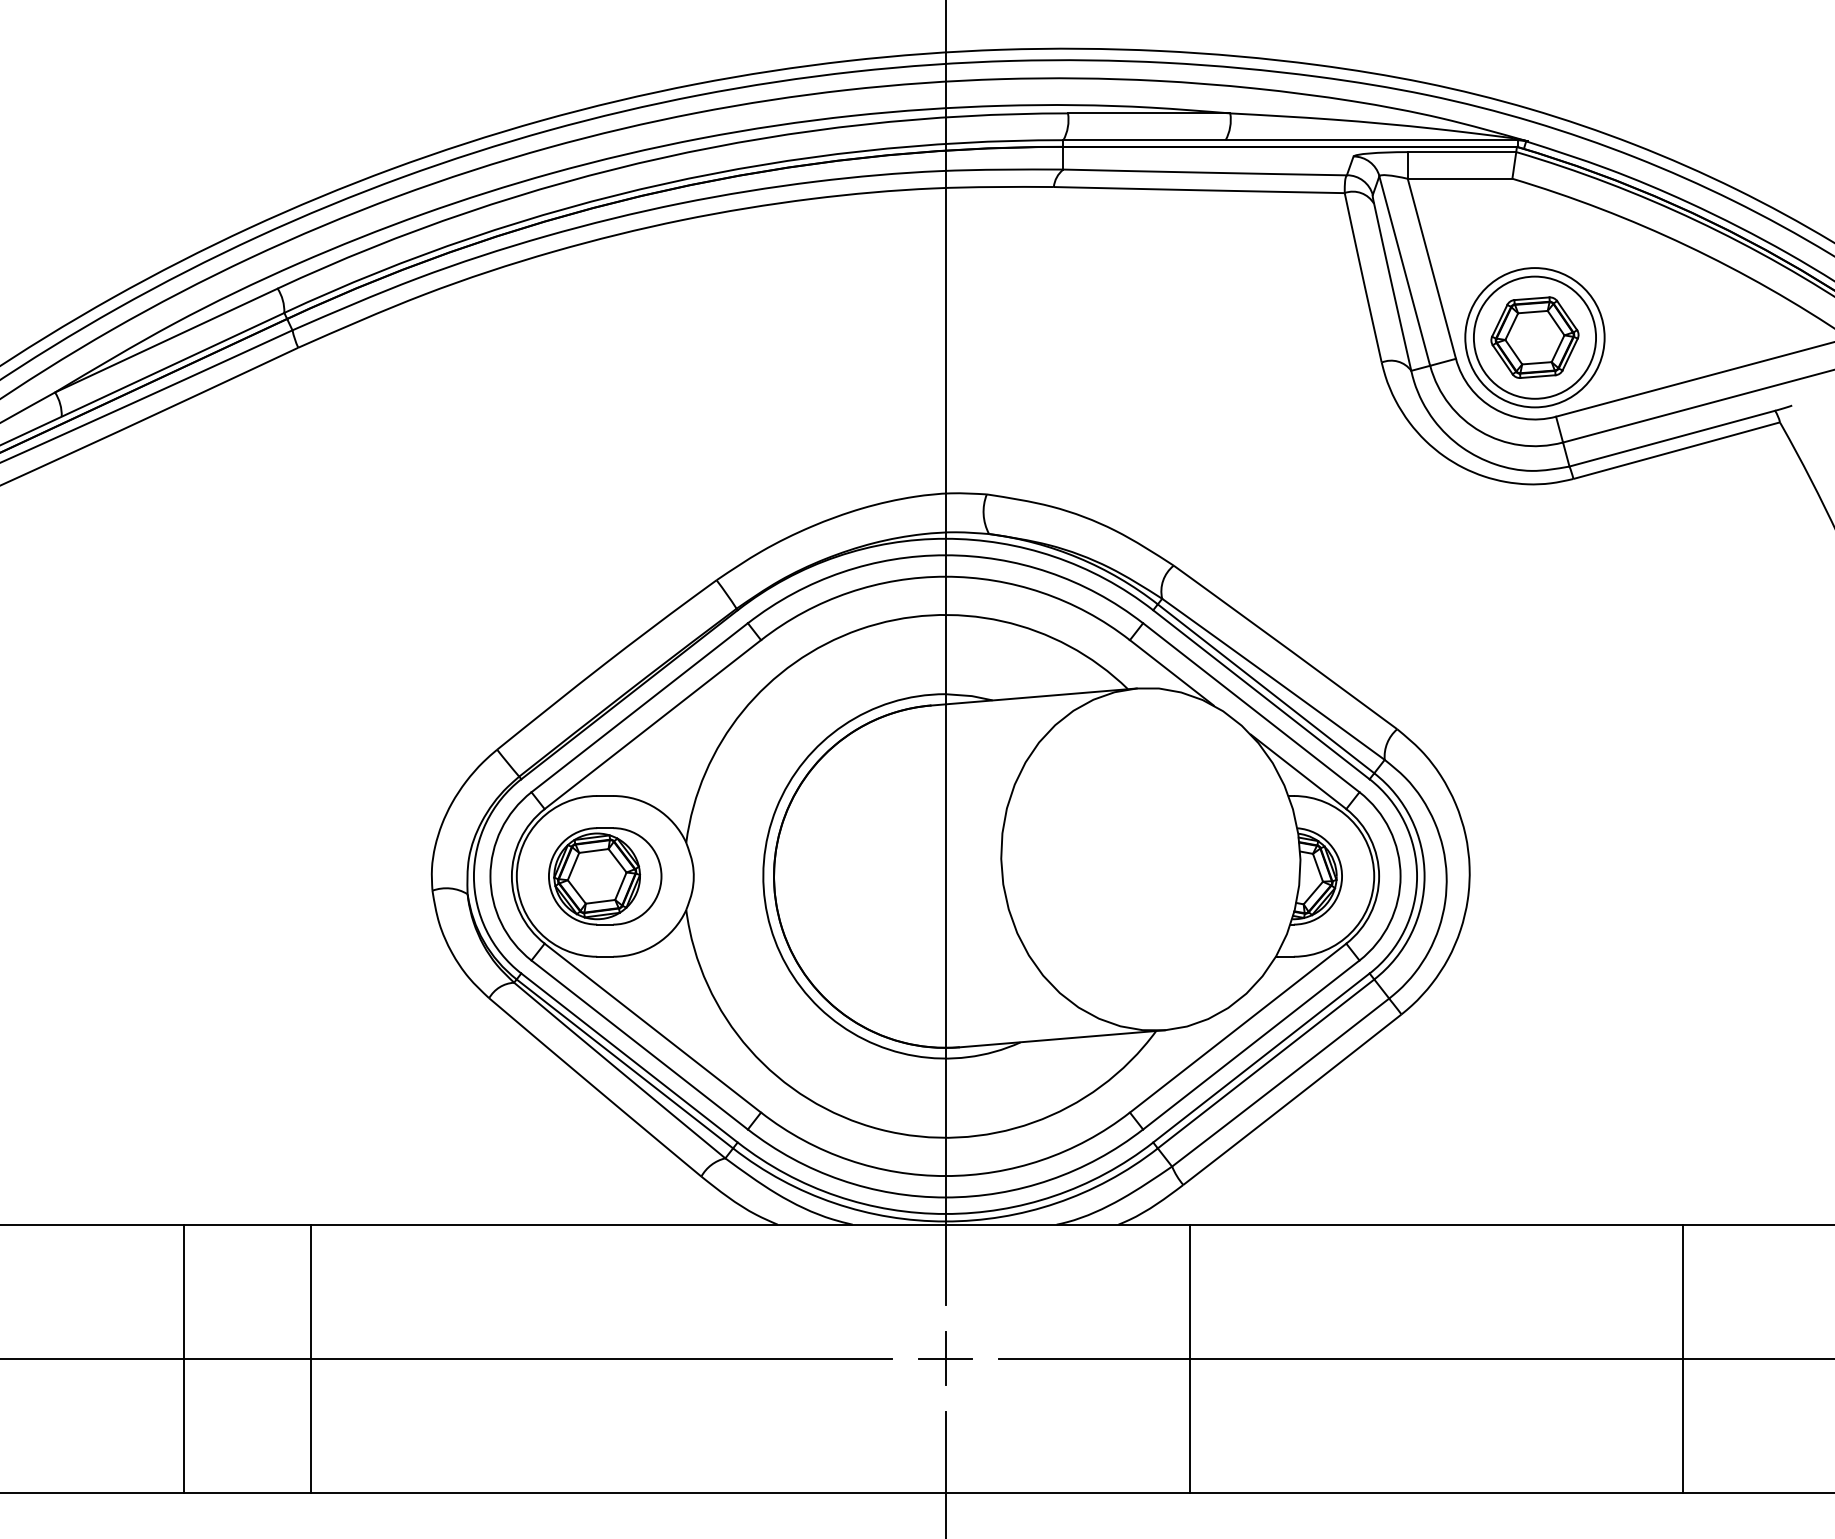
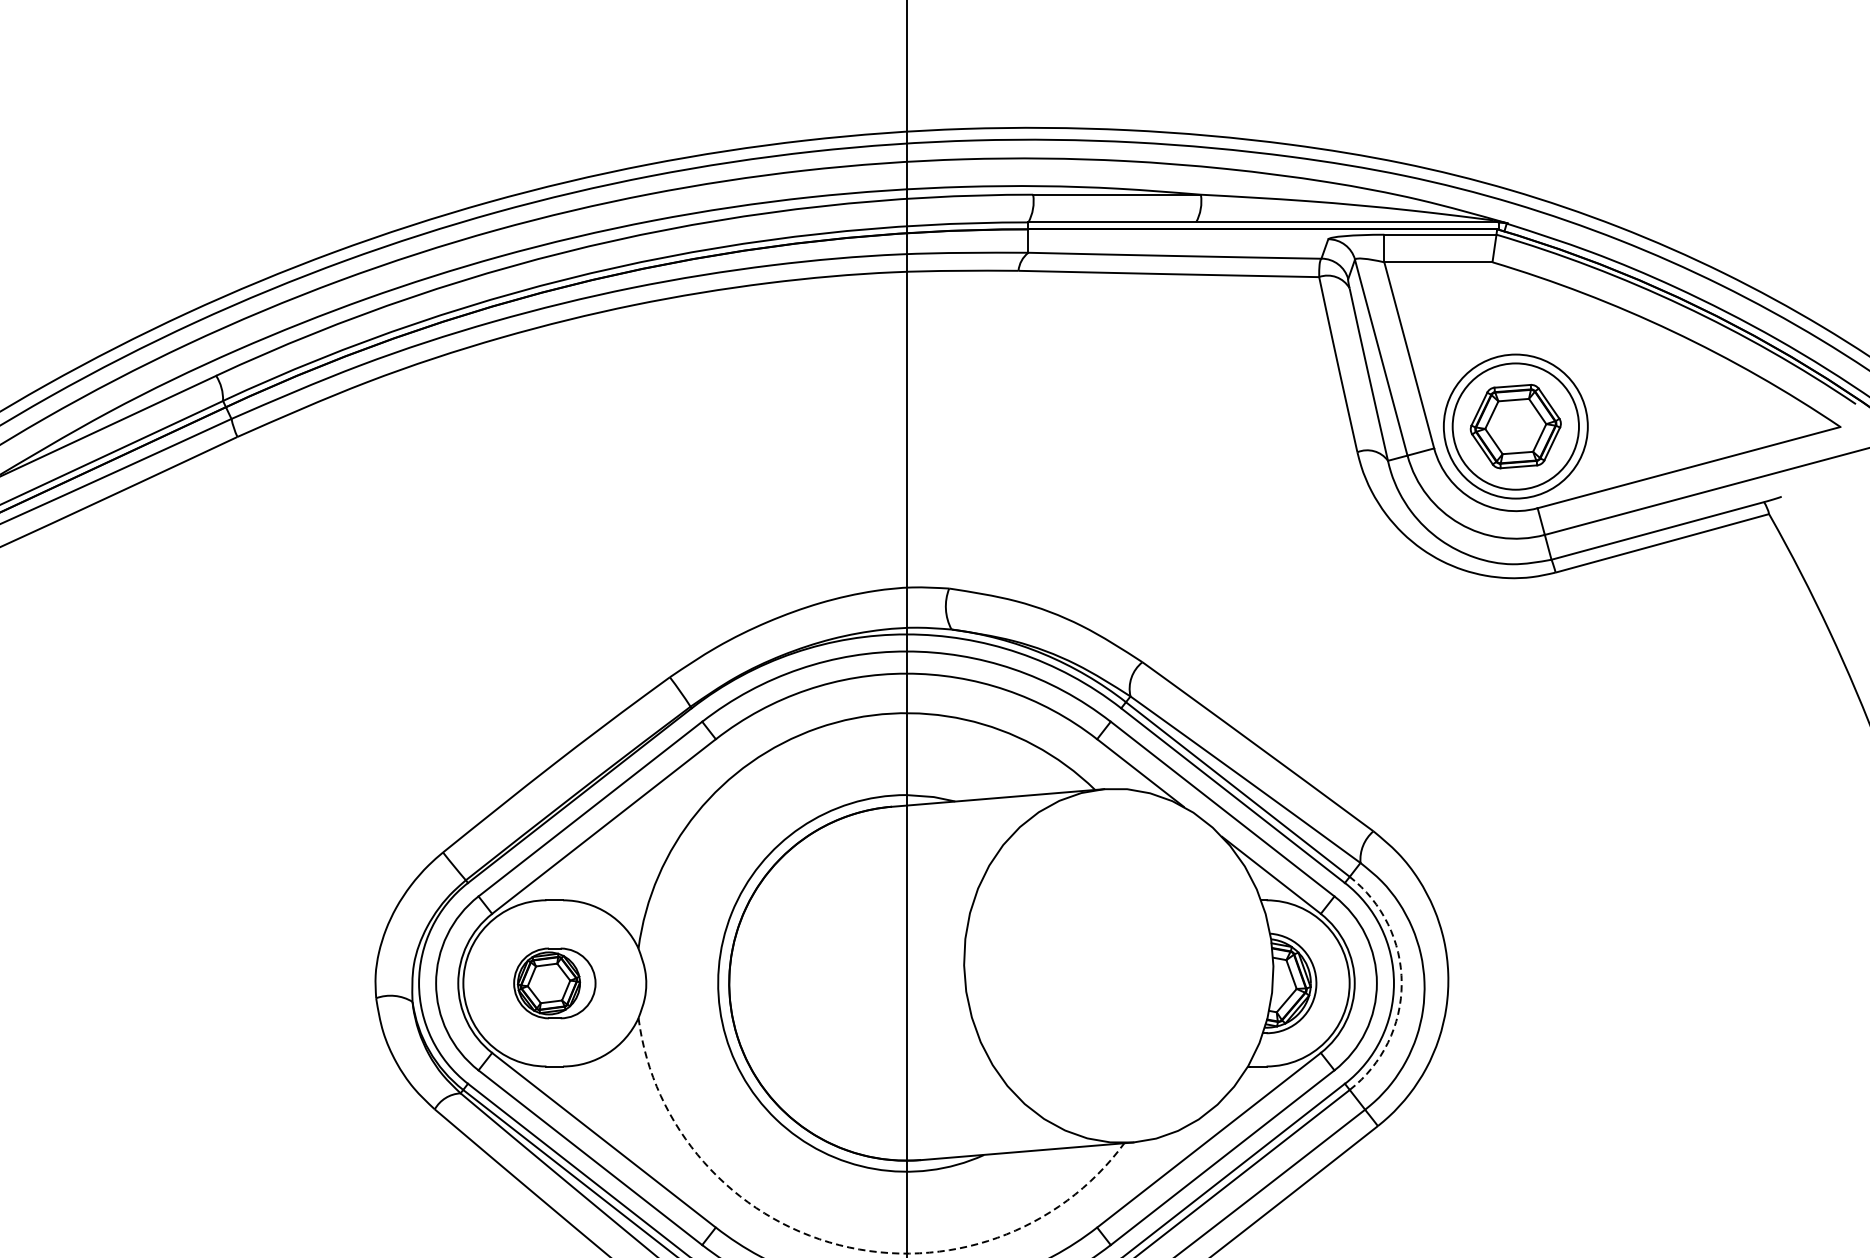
part: (605, 876) -> (555, 983), size x0.7
arc: (1424, 876) -> (1401, 983), solid -> dashed
arc: (880, 1129) -> (839, 1245), solid -> dashed

